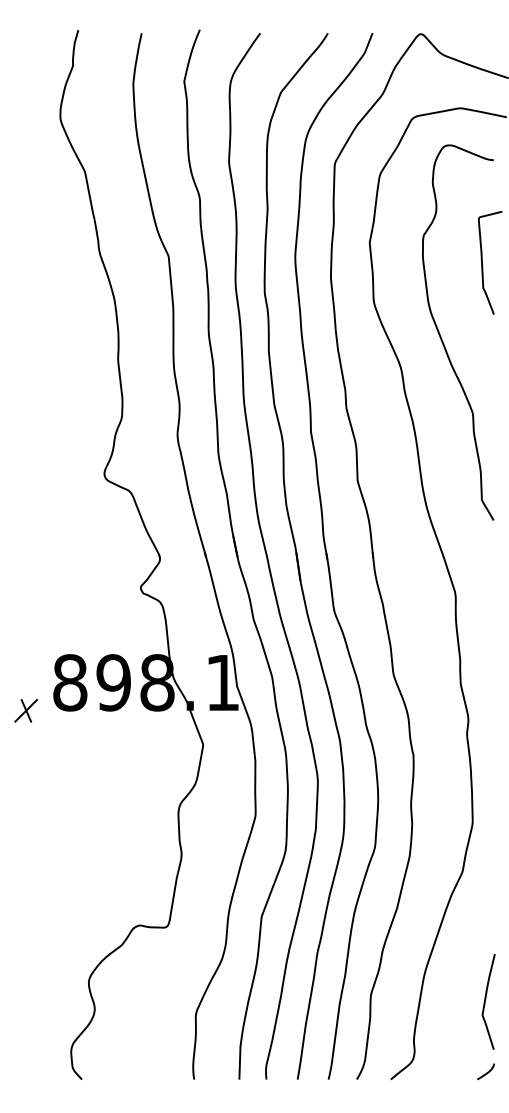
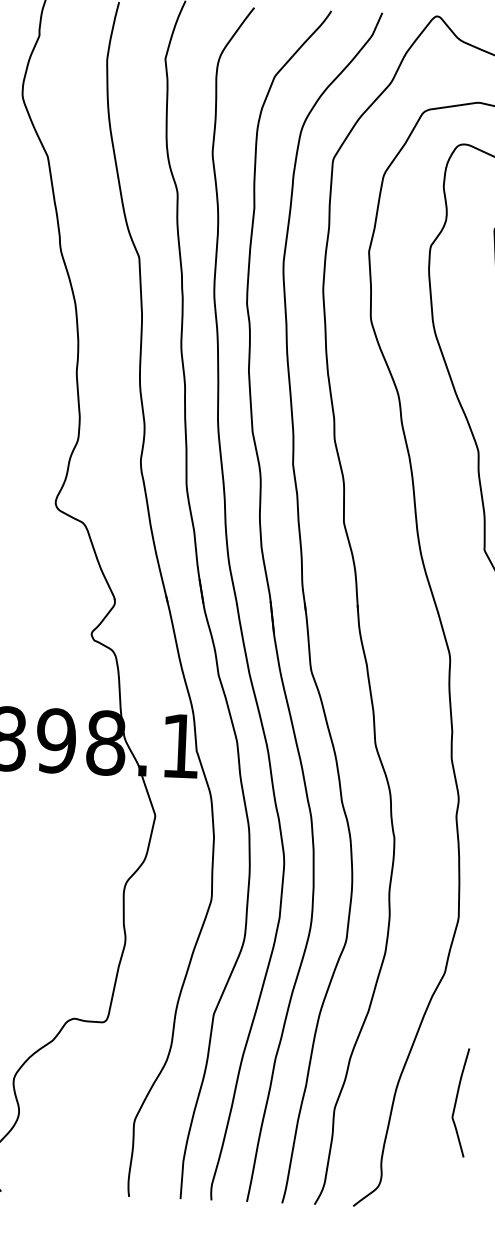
curve: (486, 999) -> (457, 1099), moved
curve: (486, 1072) -> (462, 1202), removed

